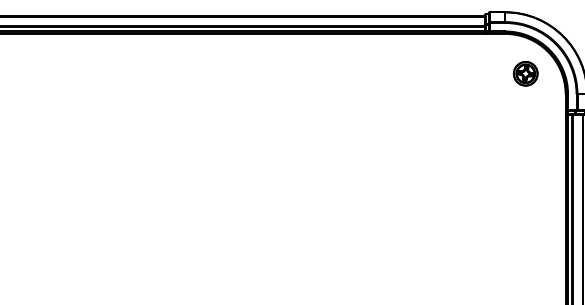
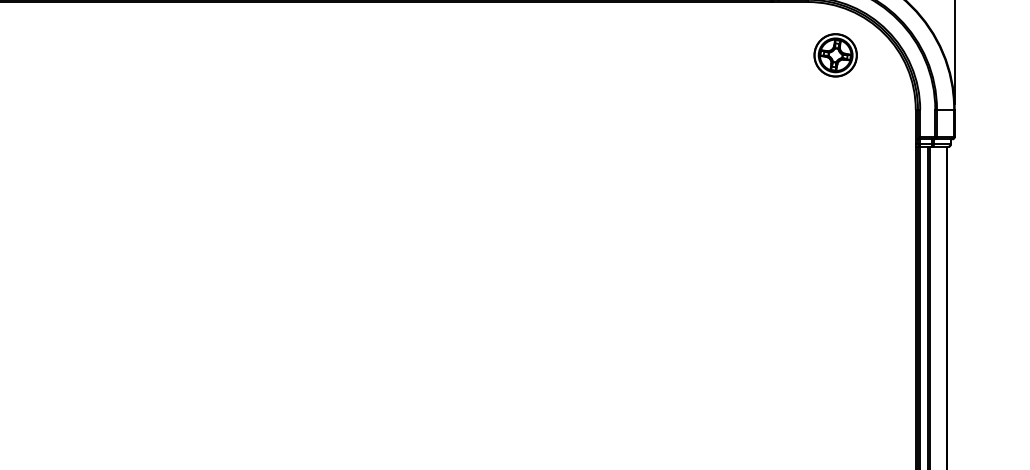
part: (525, 73) -> (835, 54), moved

